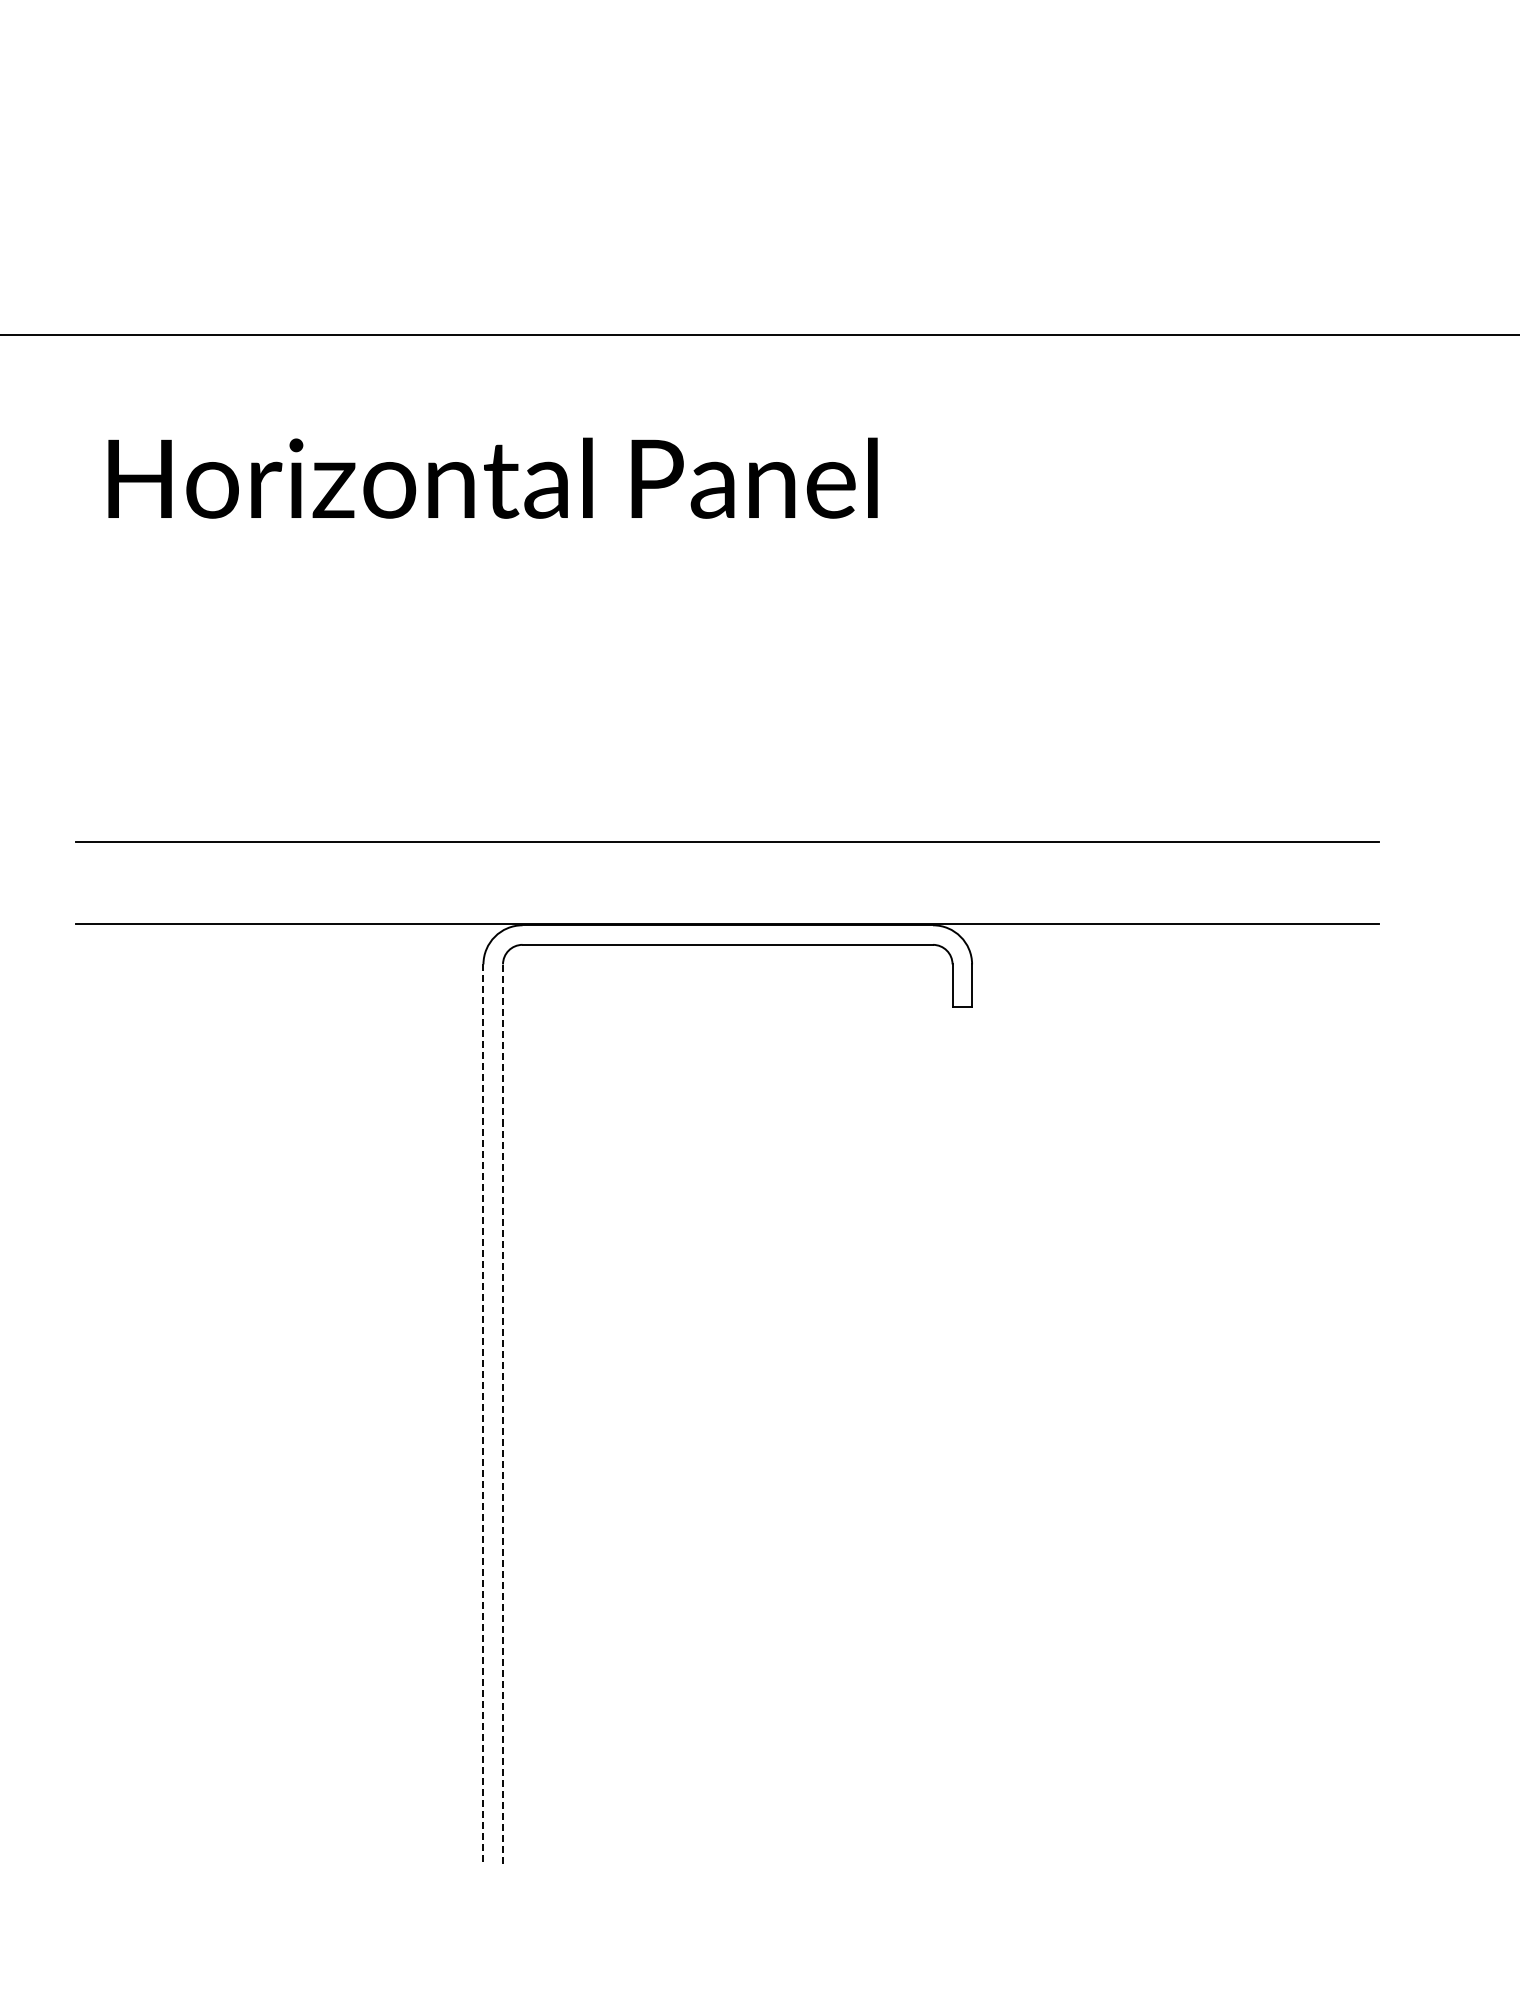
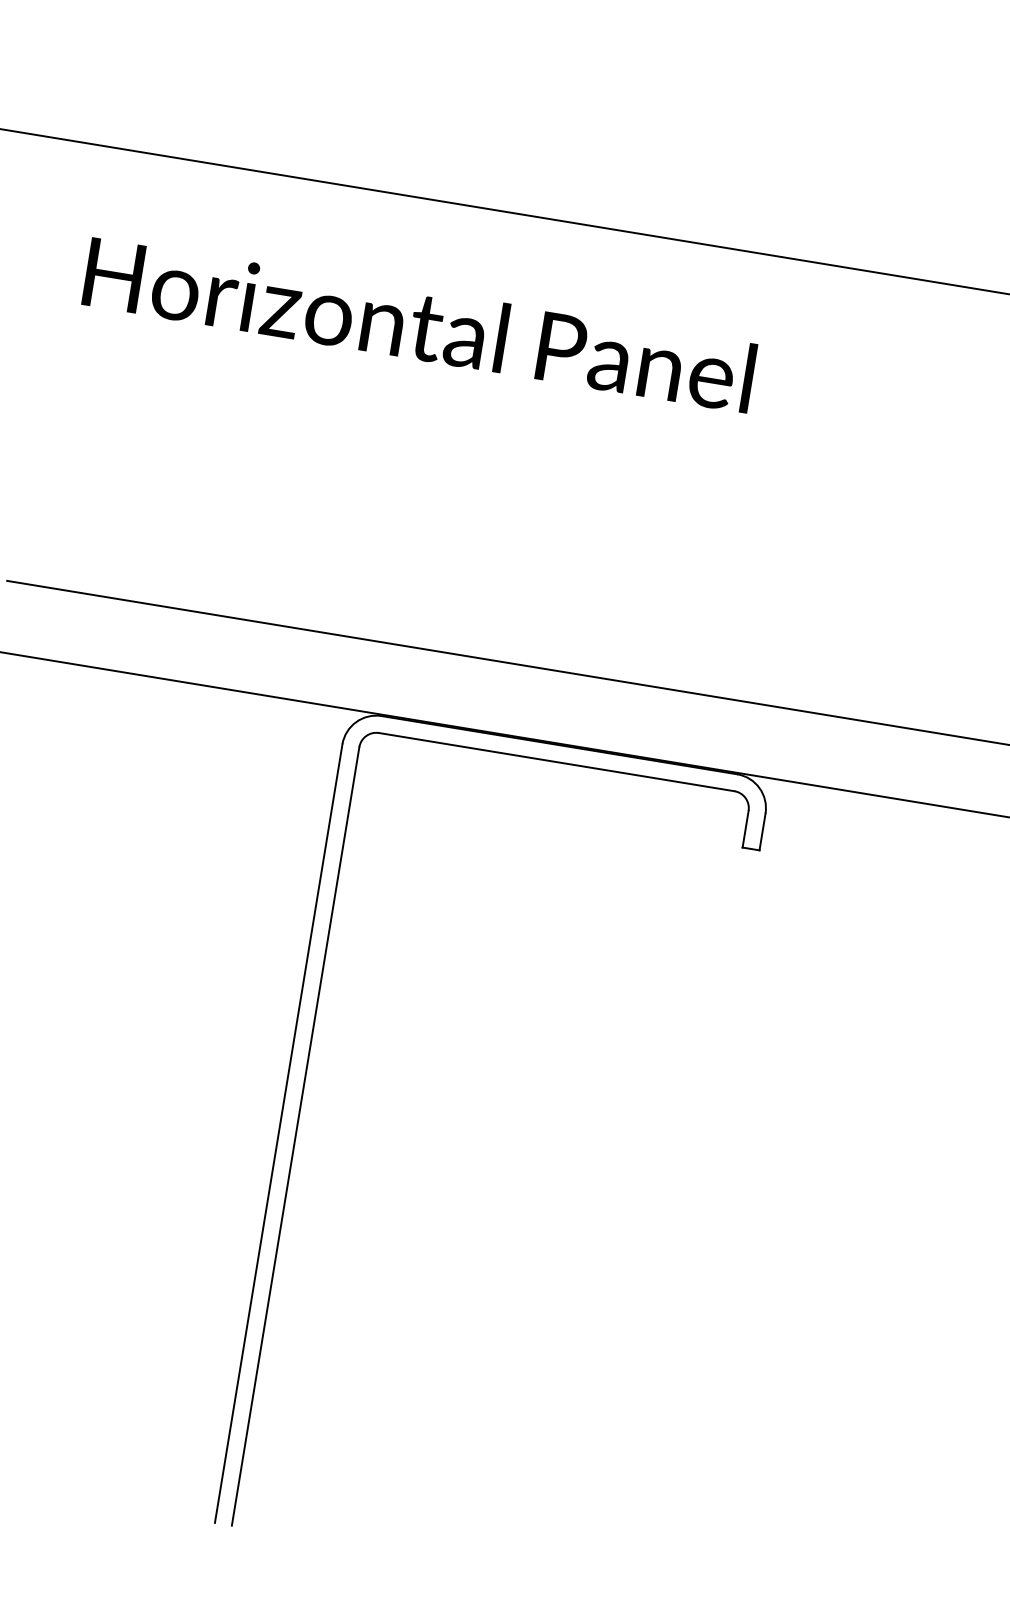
line: (483, 1413) -> (278, 1133), dashed -> solid
line: (503, 1413) -> (296, 1136), dashed -> solid

